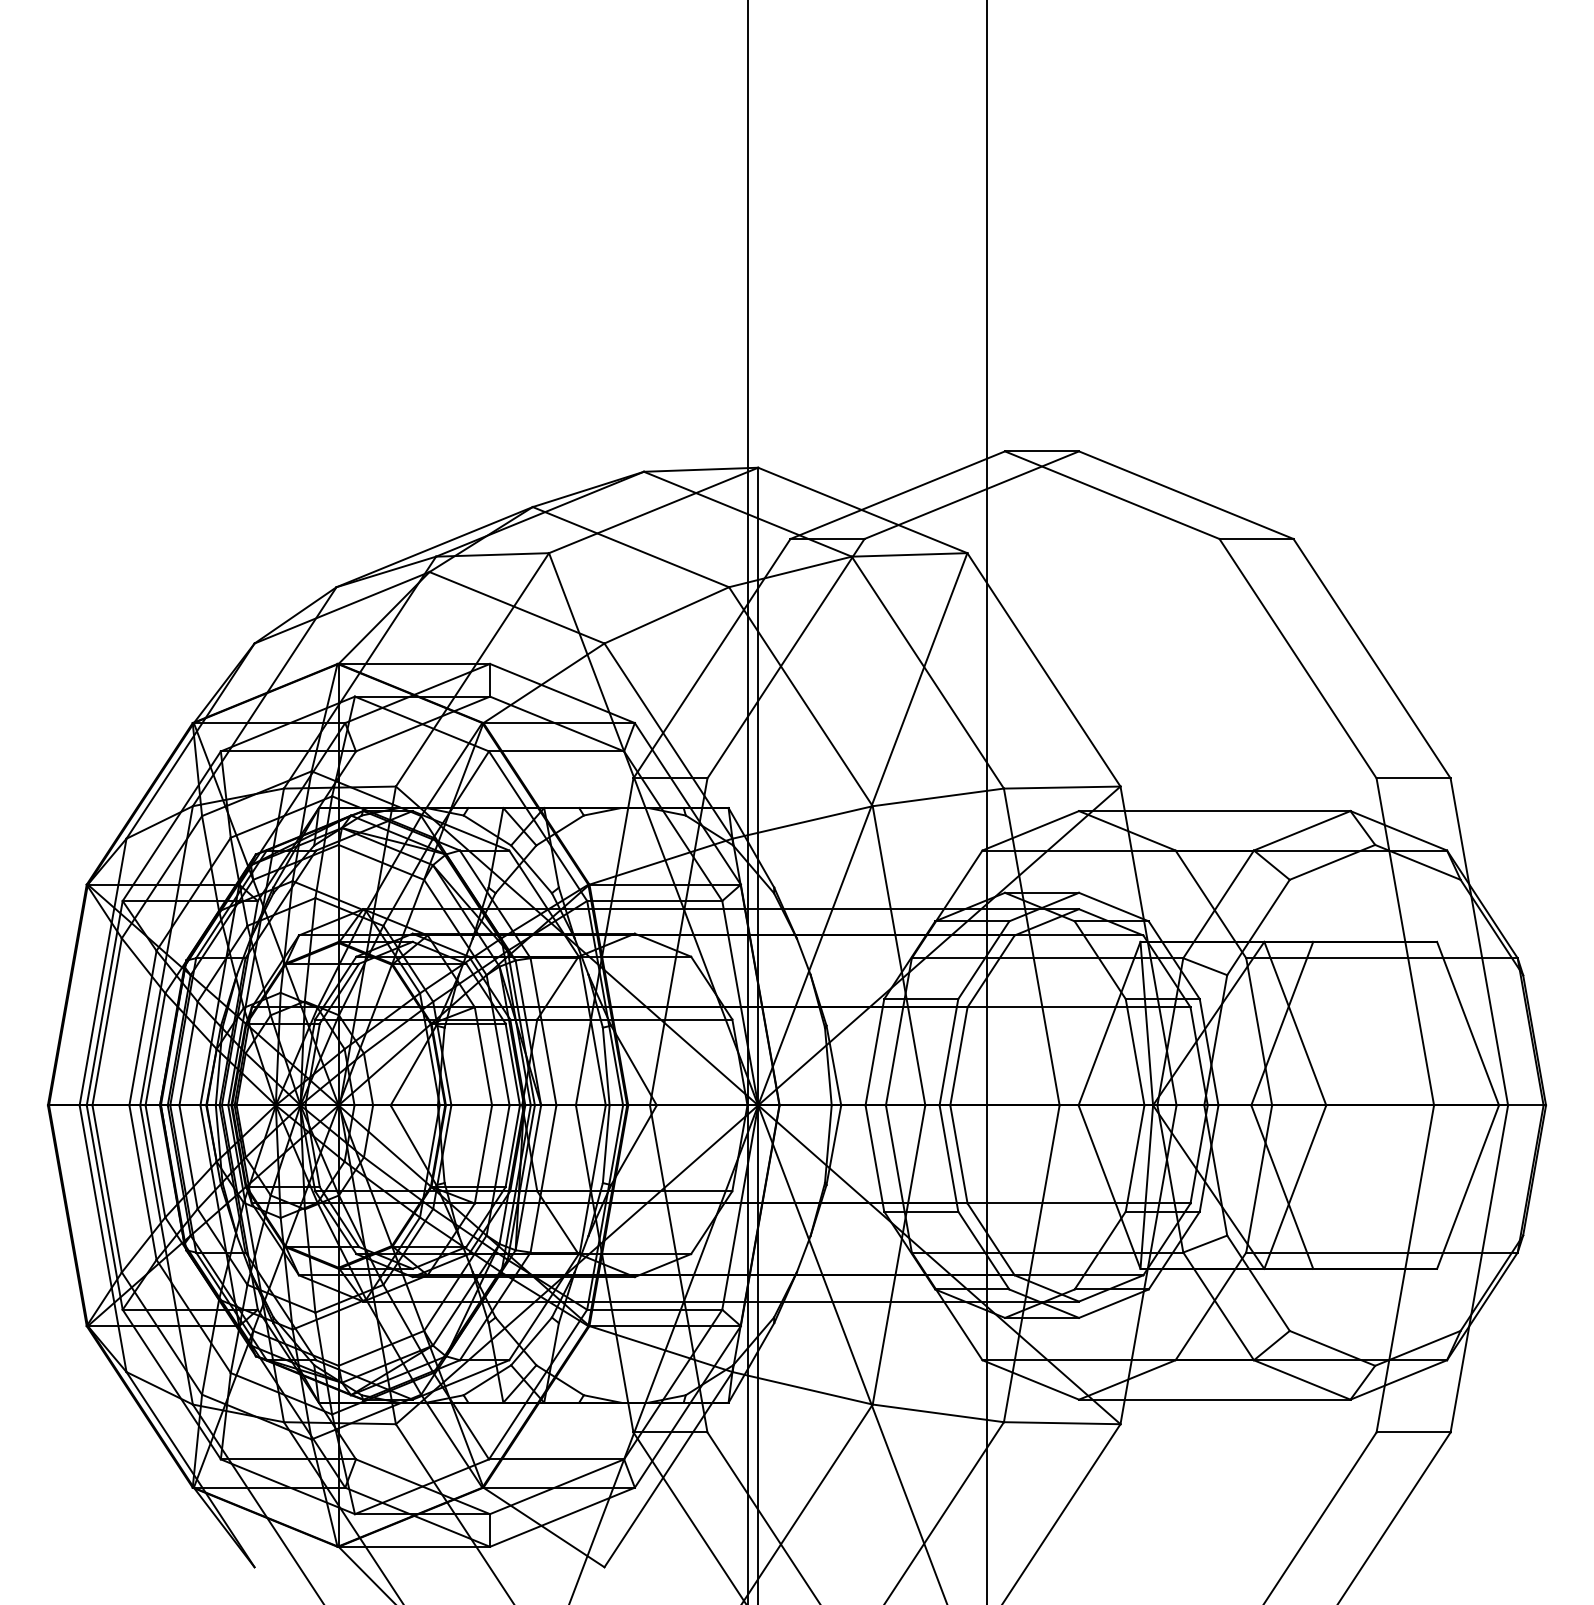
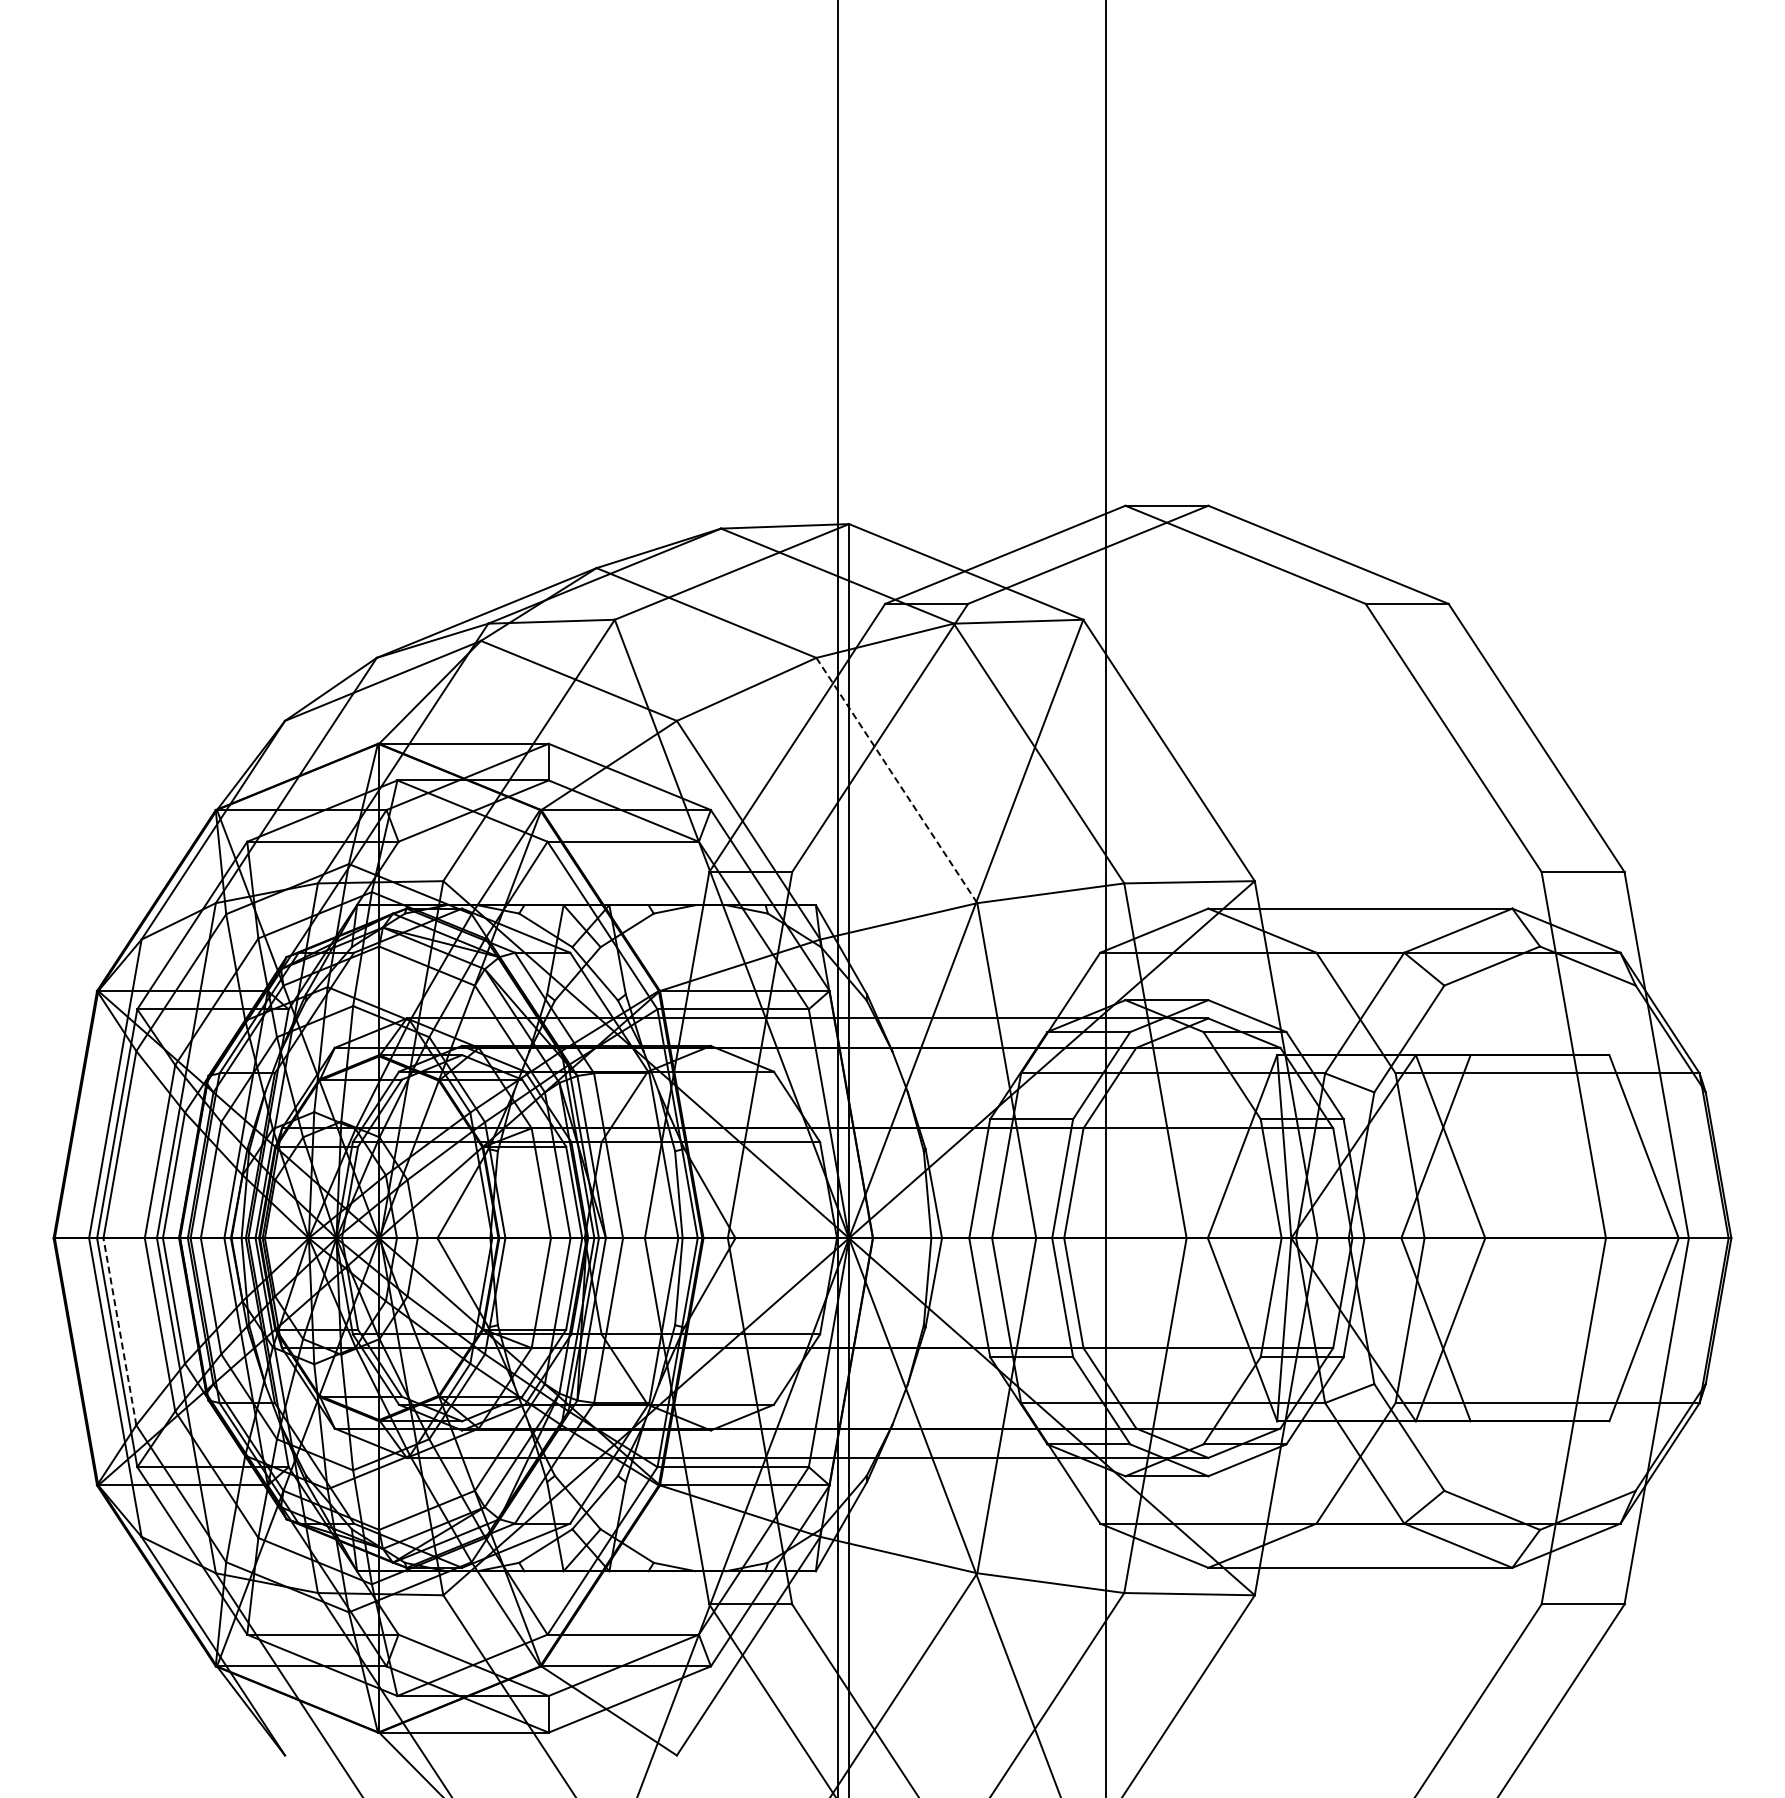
line: (800, 696) -> (896, 780), solid -> dashed
line: (106, 1188) -> (119, 1331), solid -> dashed

